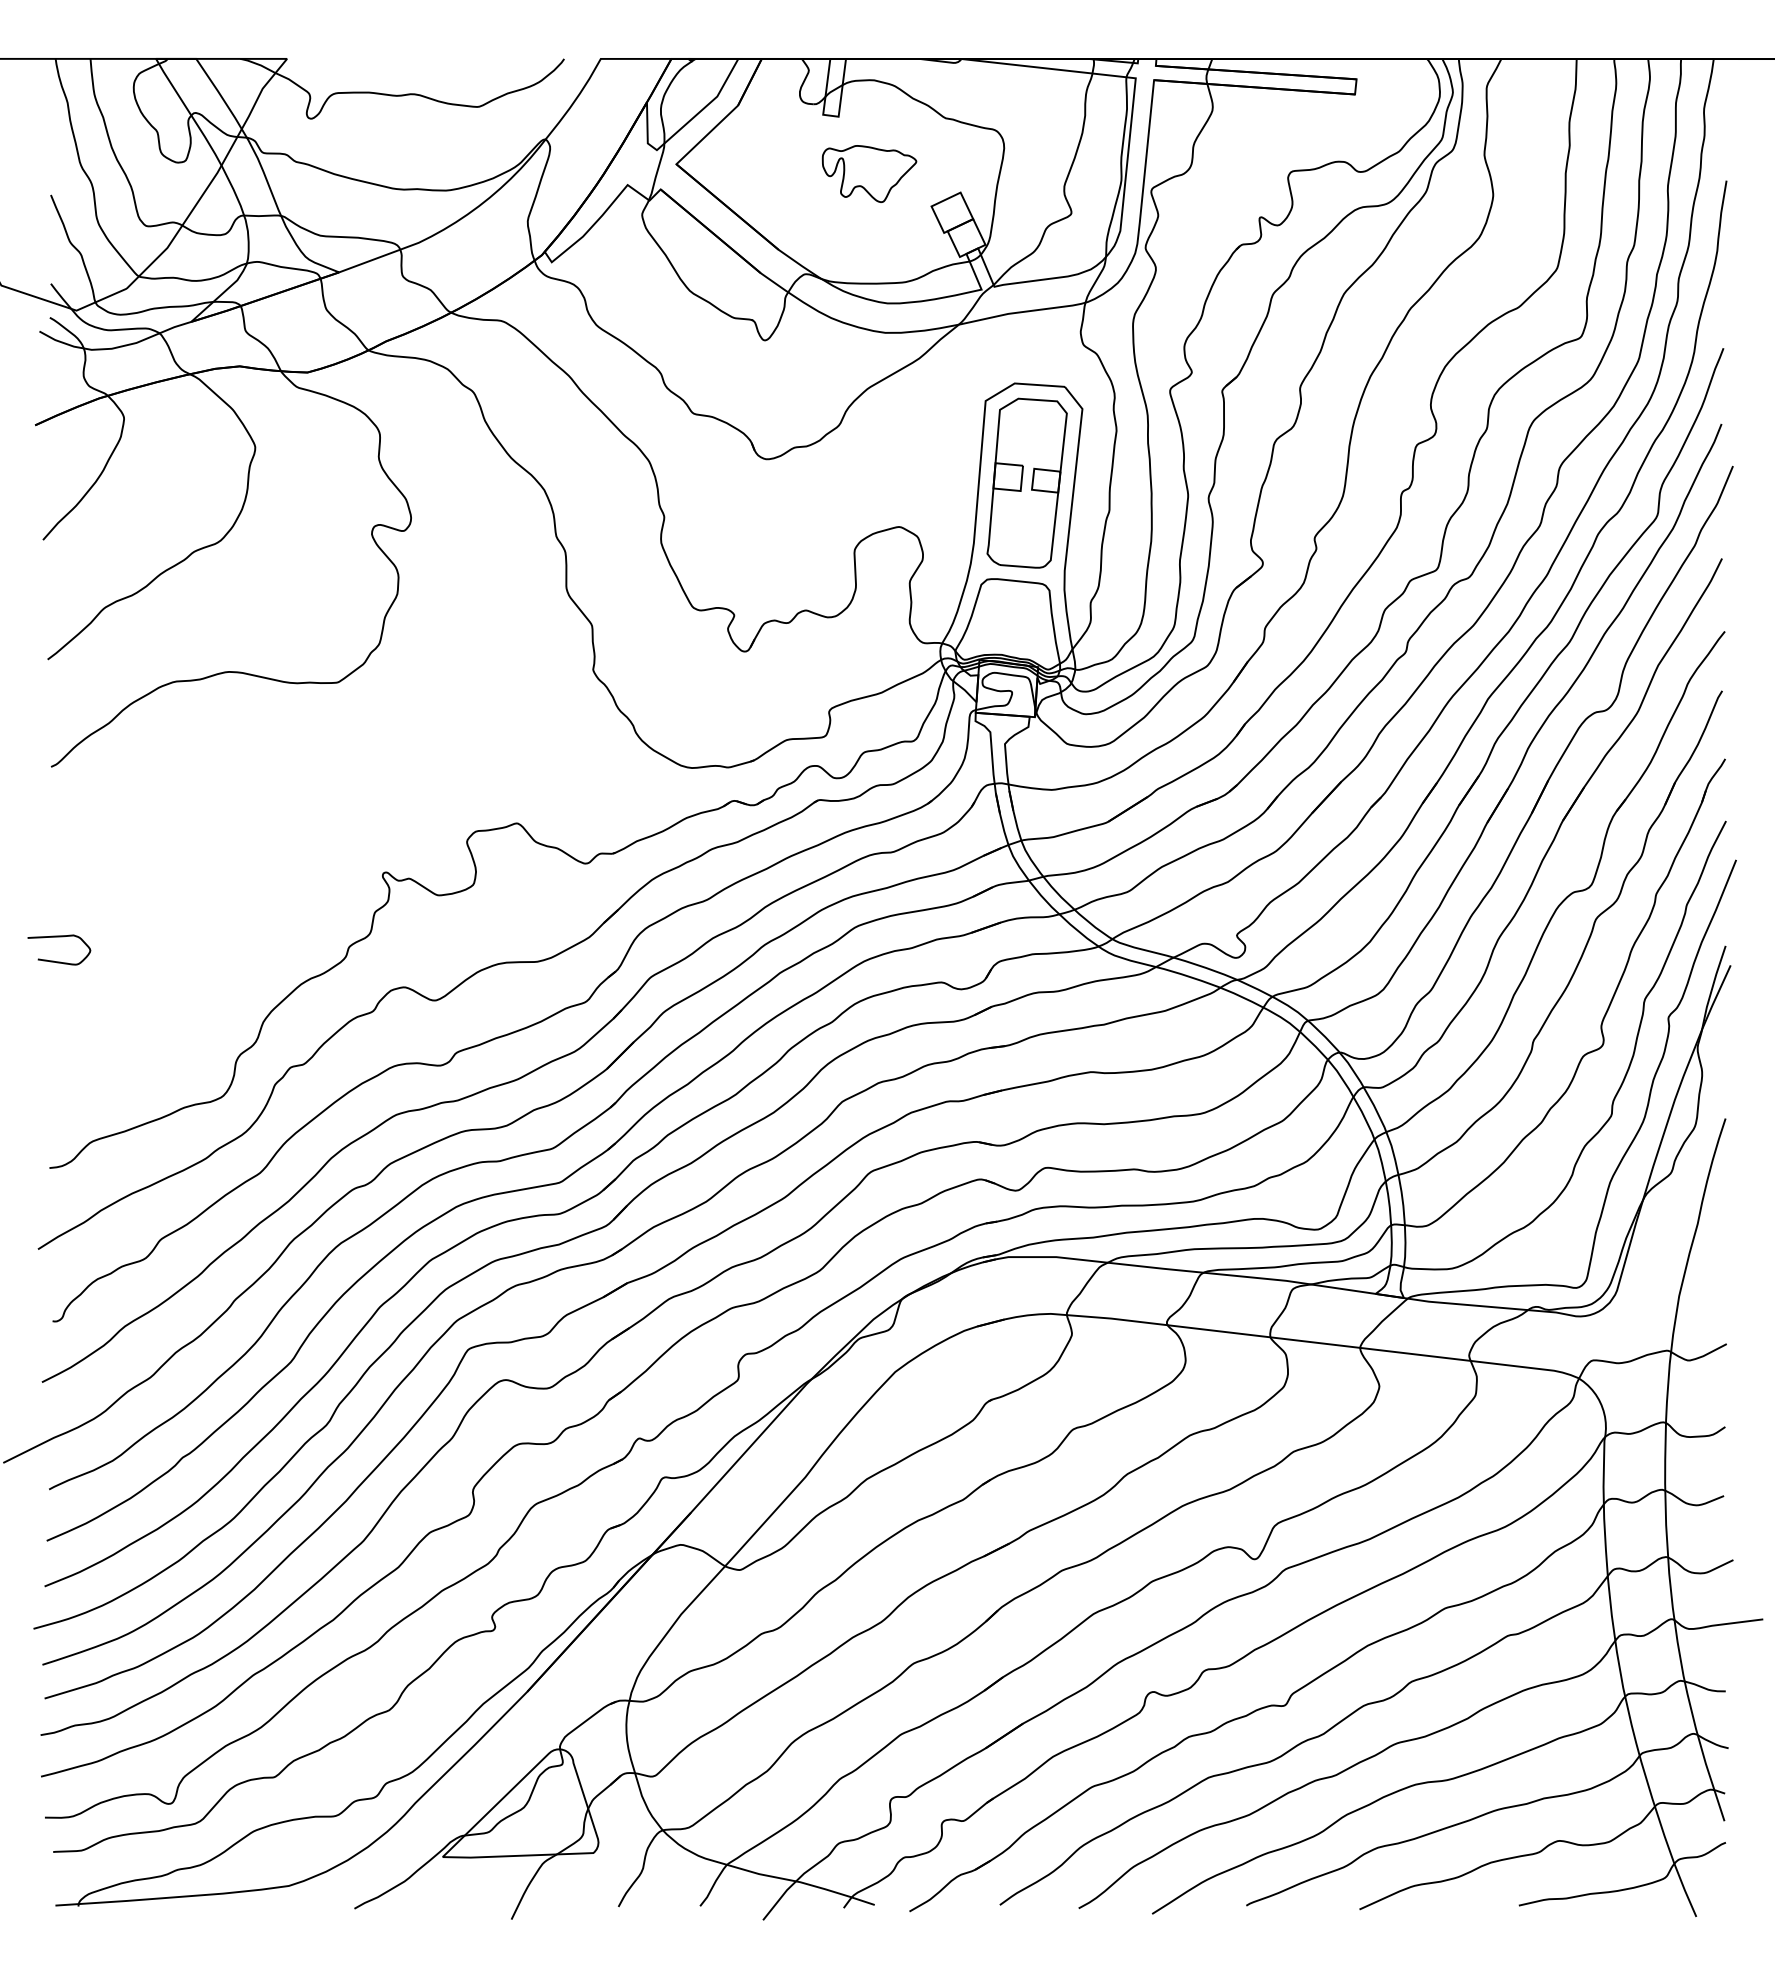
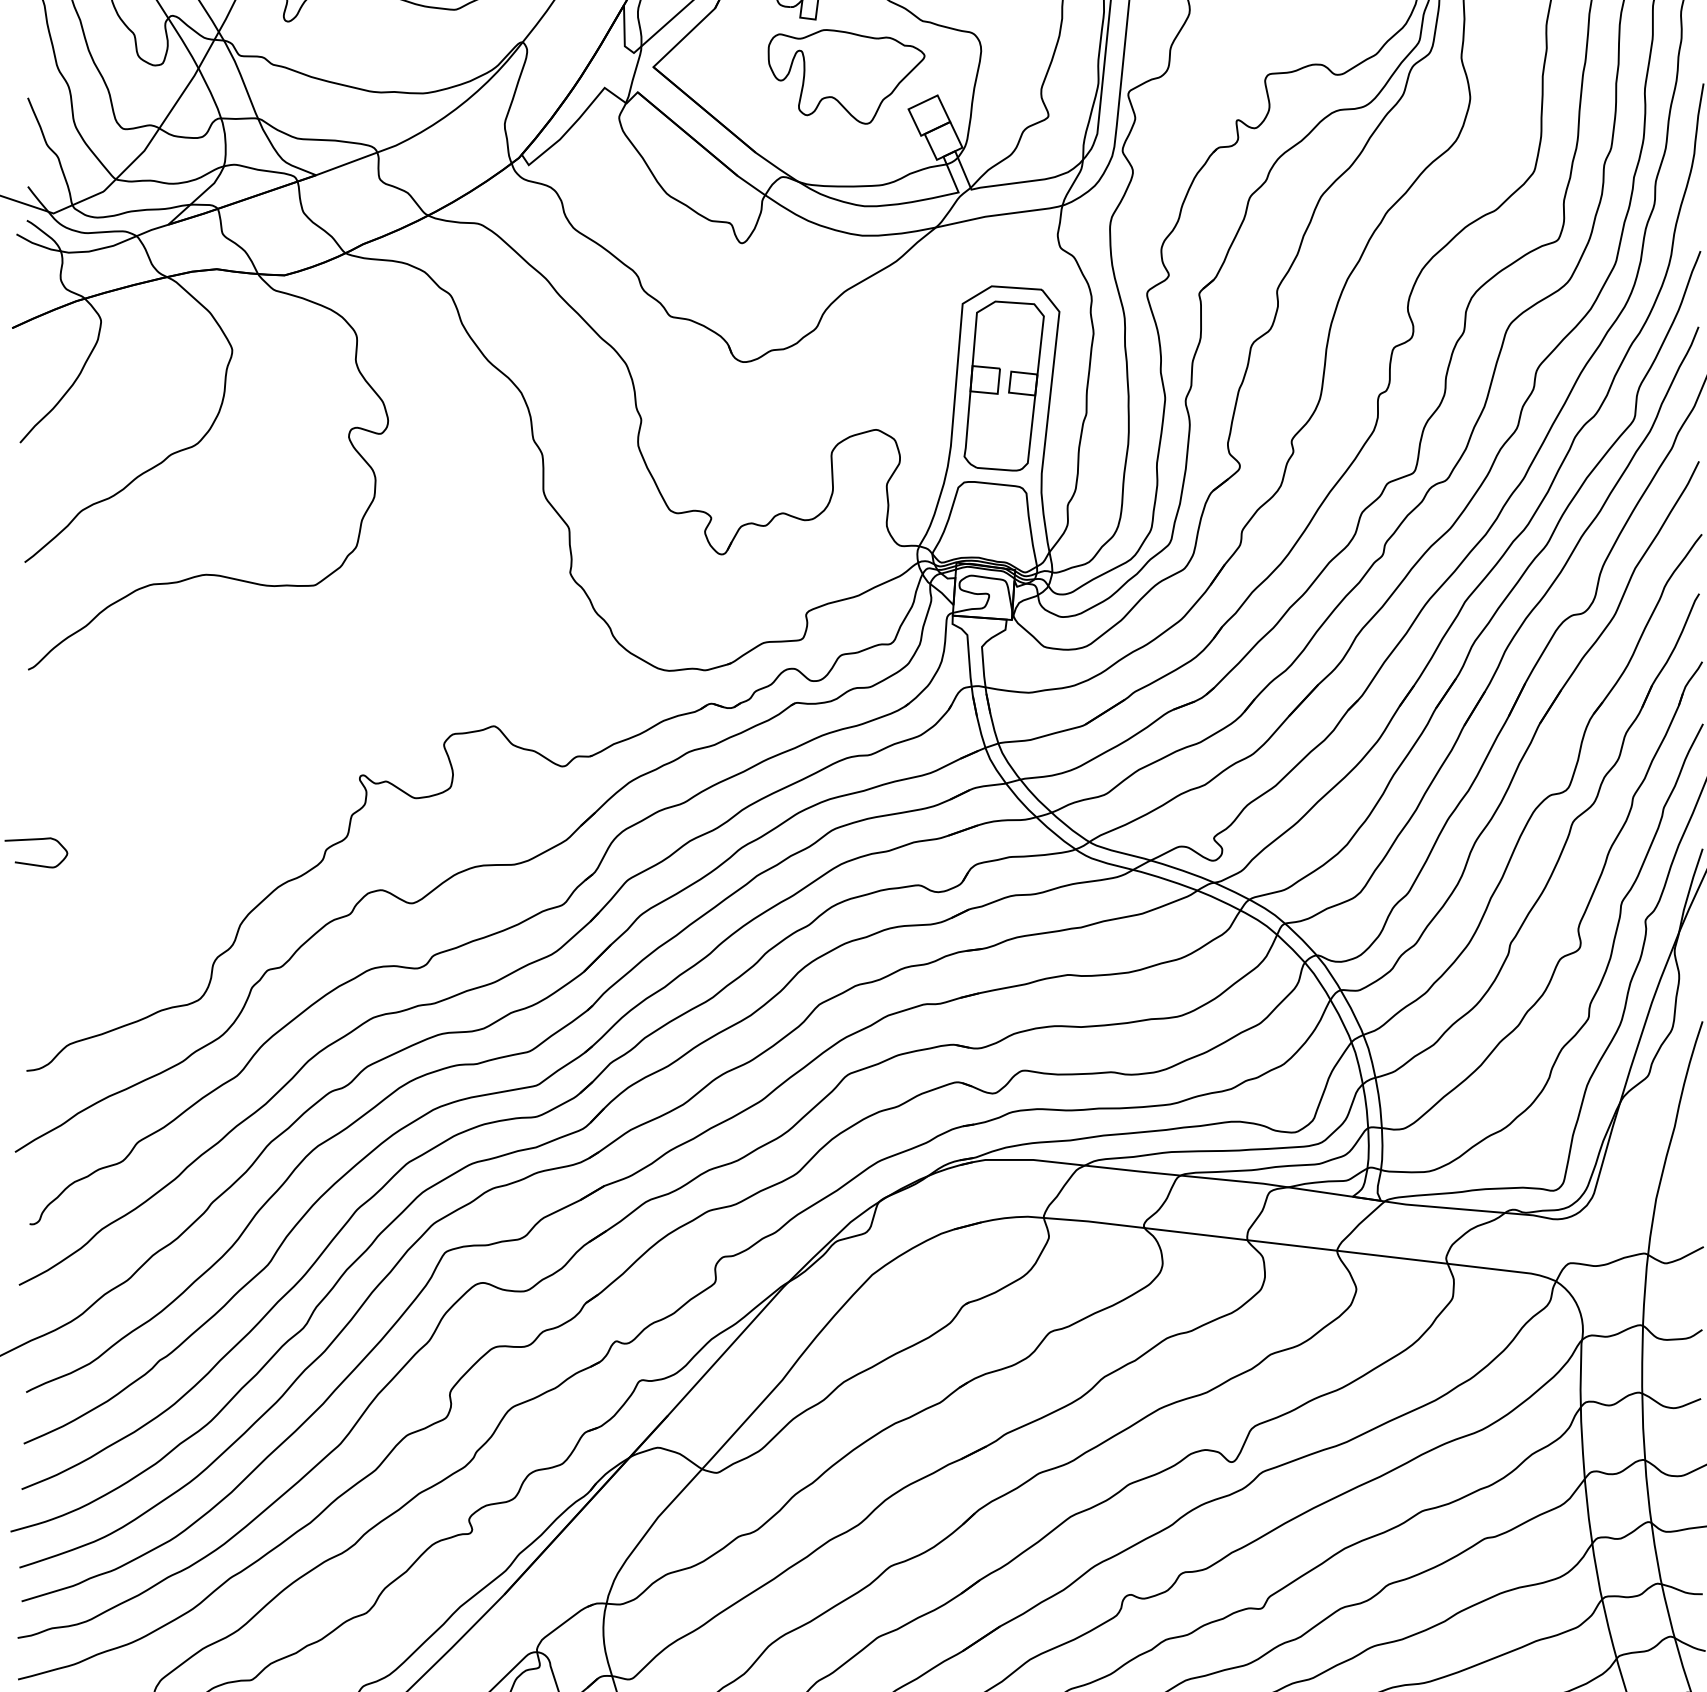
part: (869, 173) -> (846, 76), size x1.67

